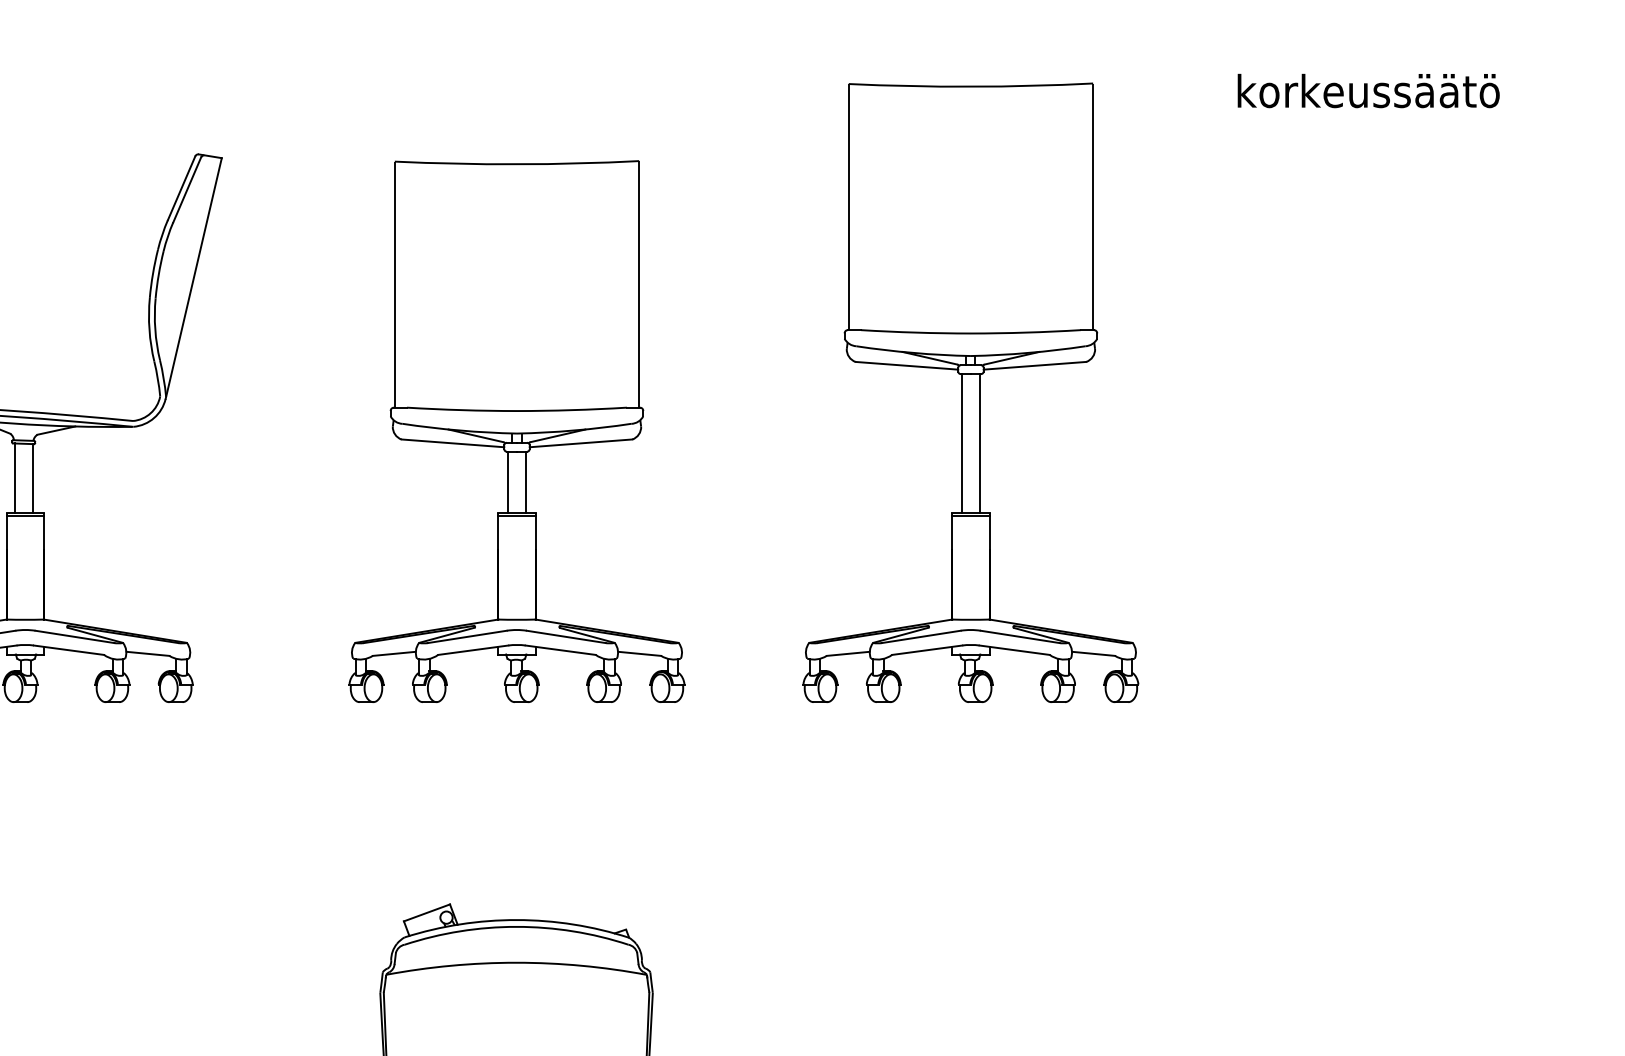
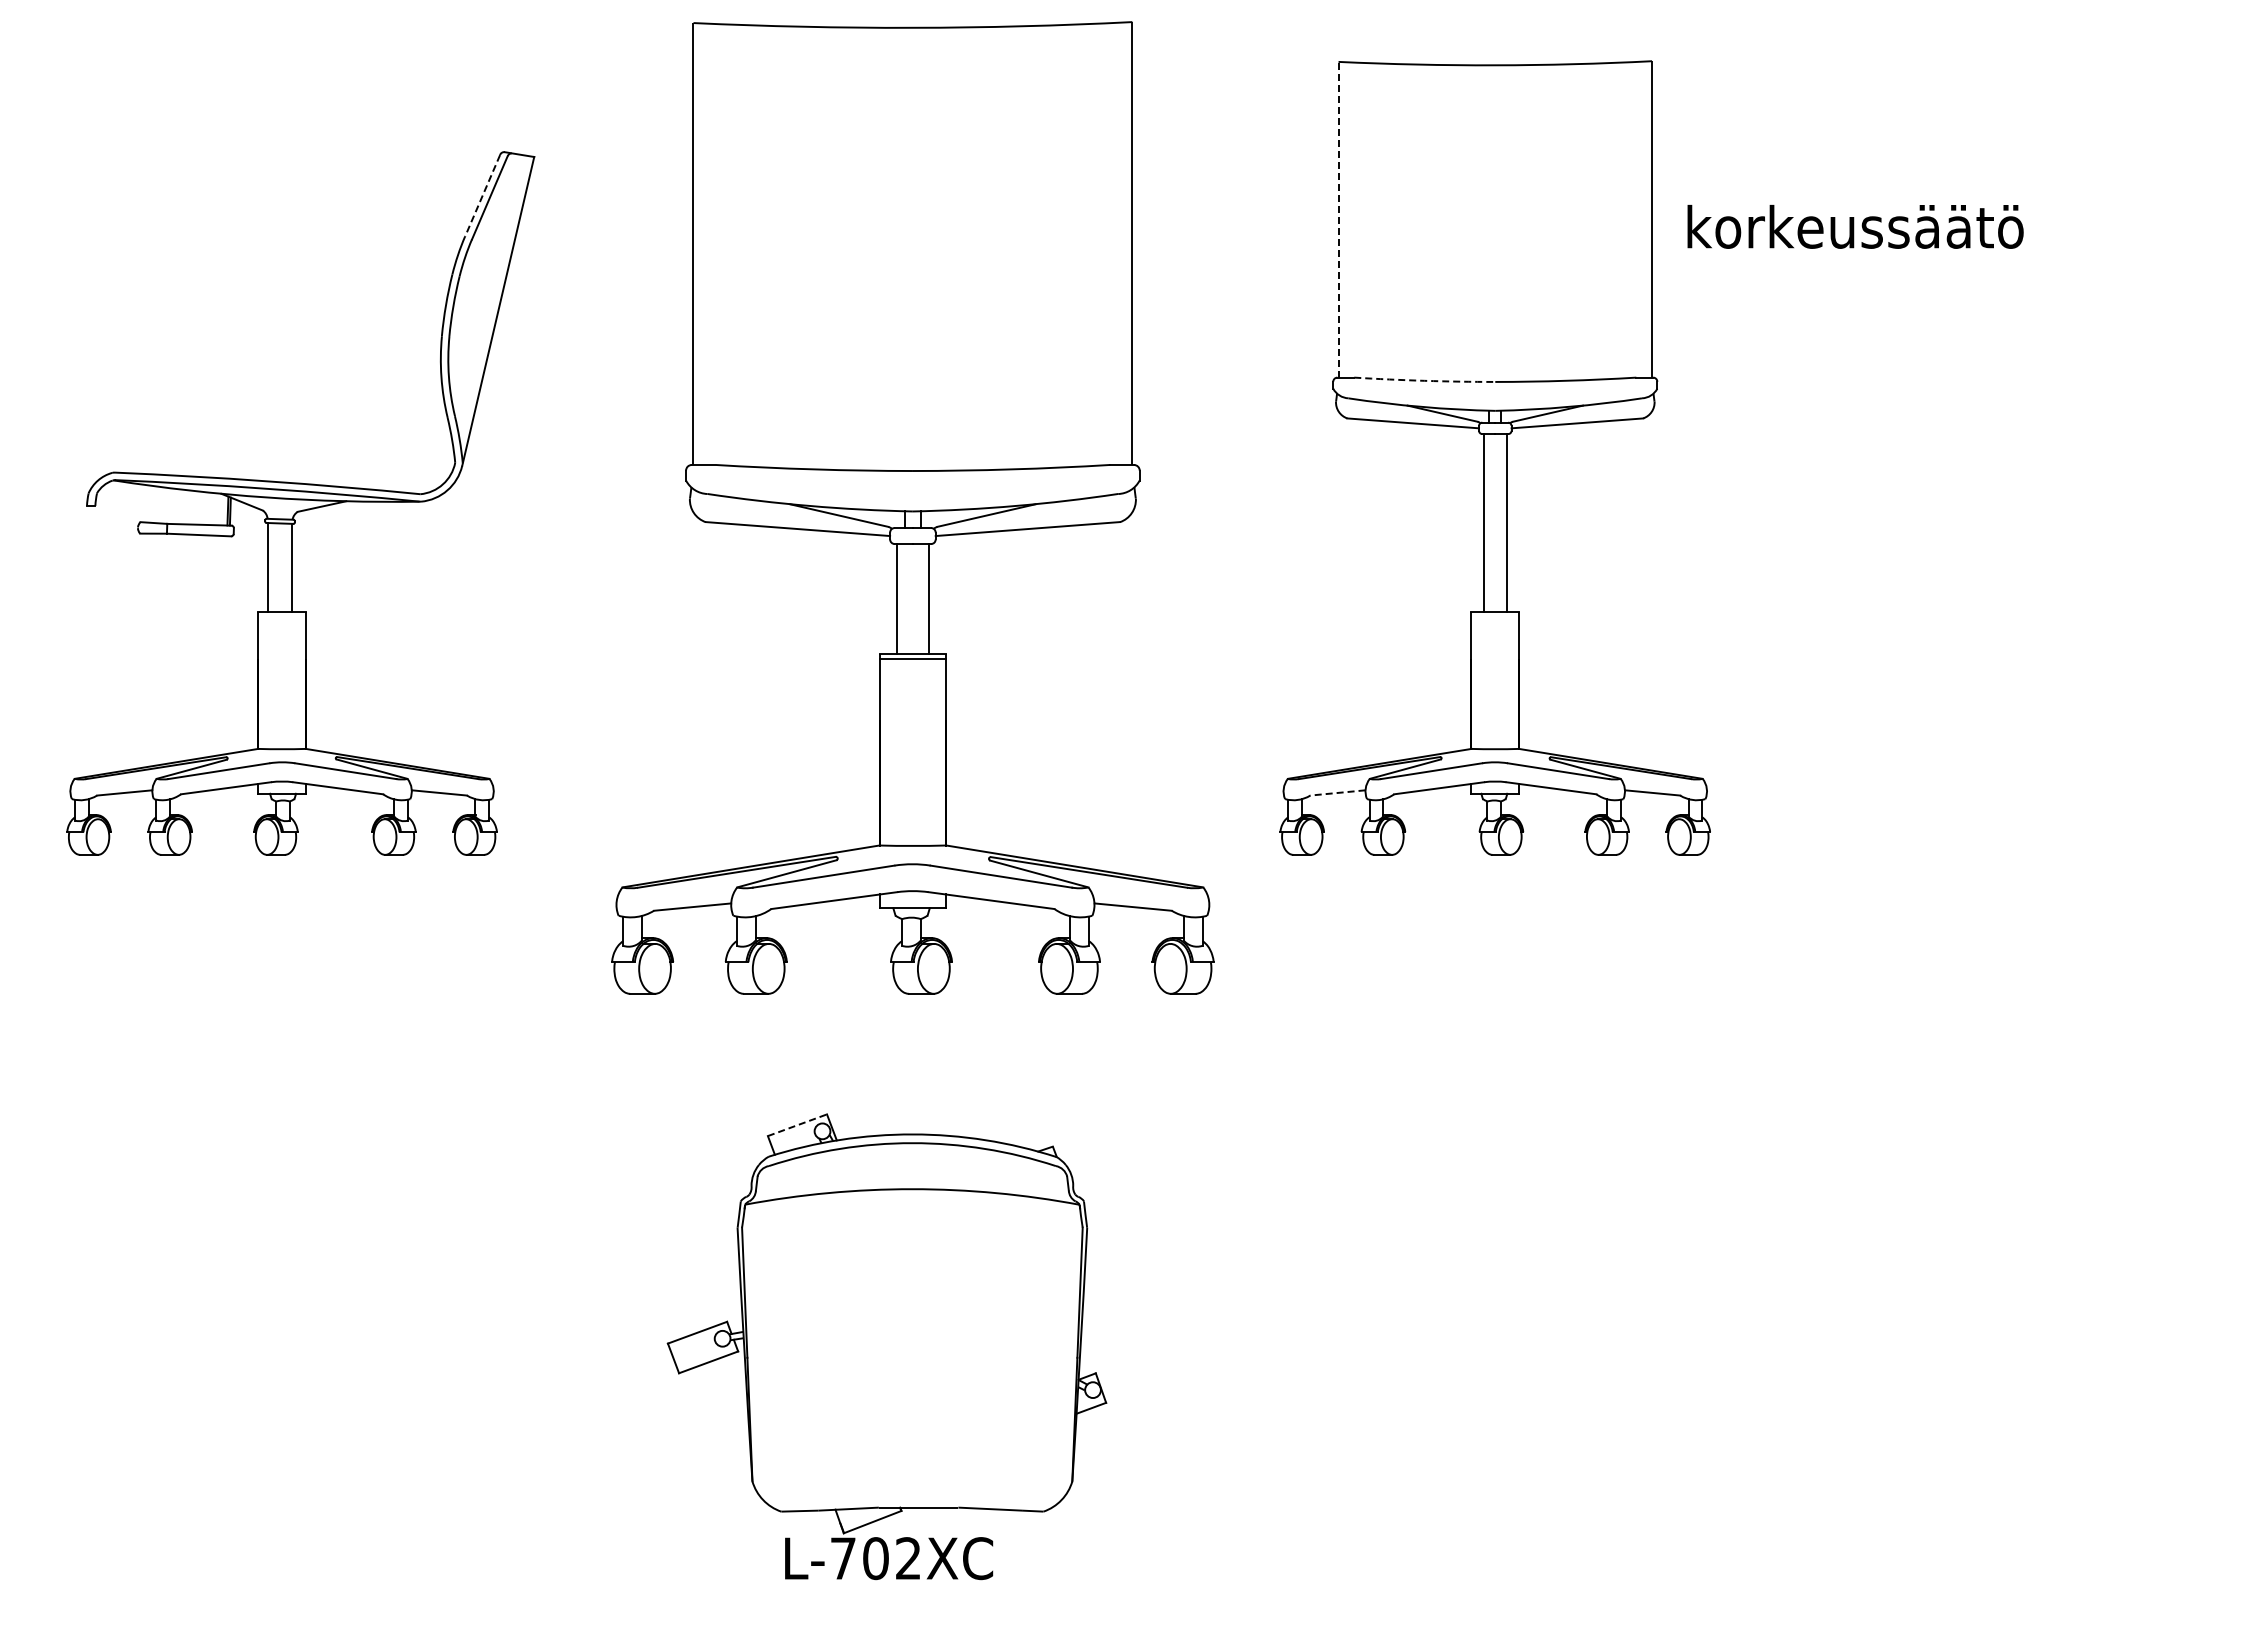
text: (1368, 90) -> (1855, 226), moved
line: (181, 188) -> (482, 196), solid -> dashed
line: (848, 206) -> (1338, 219), solid -> dashed
arc: (915, 332) -> (1424, 380), solid -> dashed
part: (516, 431) -> (912, 507), size x1.4
line: (24, 515) -> (281, 615), removed
line: (971, 515) -> (1495, 615), removed
line: (847, 653) -> (1337, 792), solid -> dashed
line: (427, 913) -> (797, 1125), solid -> dashed

